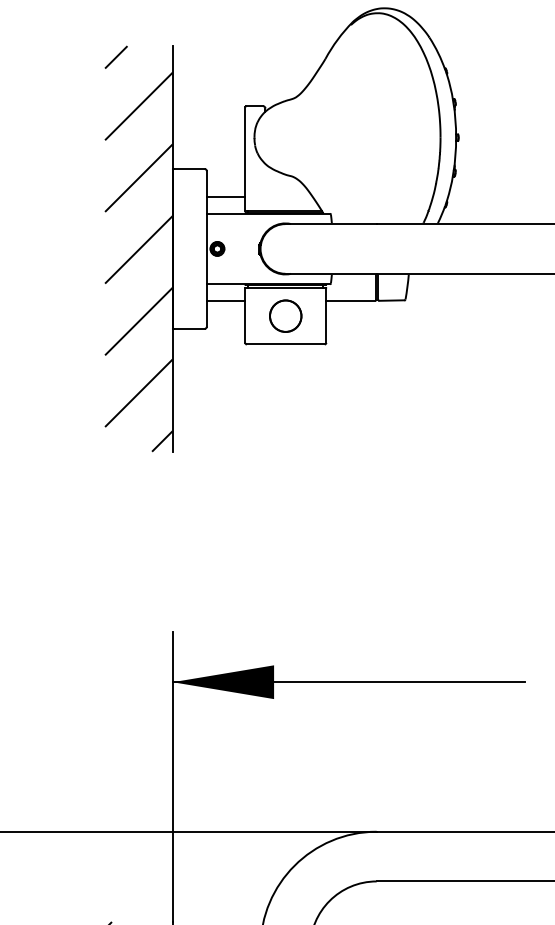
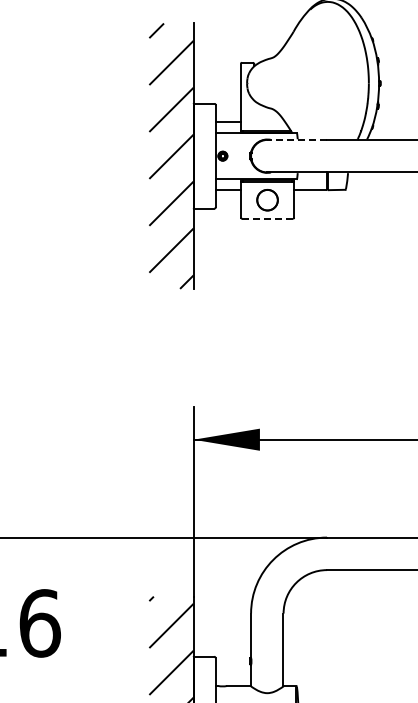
line: (331, 224) -> (297, 140), solid -> dashed
line: (285, 344) -> (267, 218), solid -> dashed

